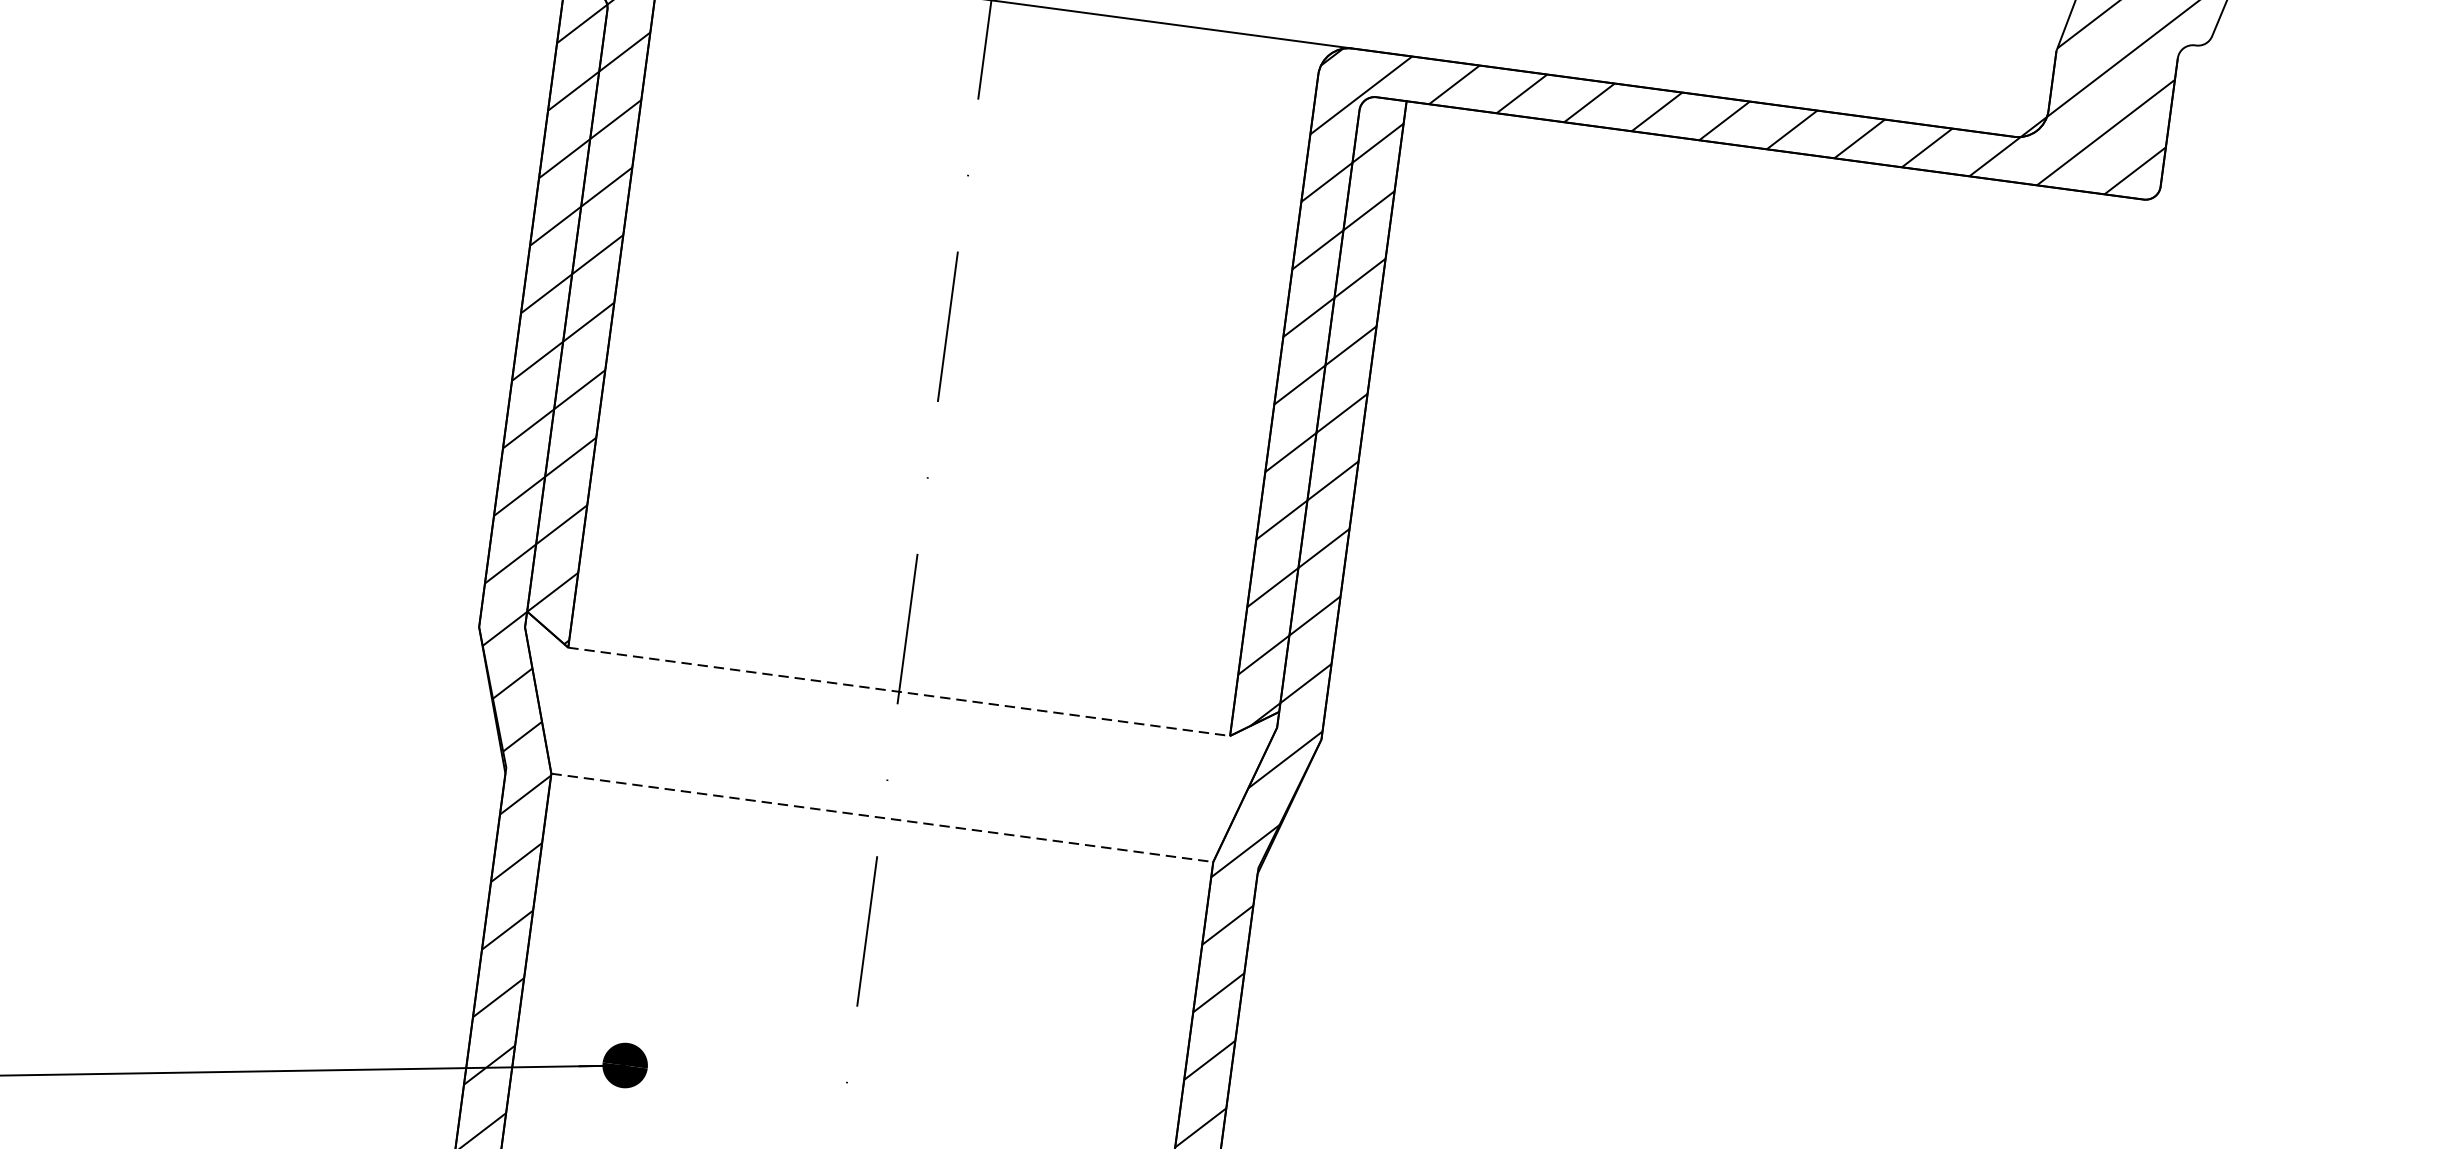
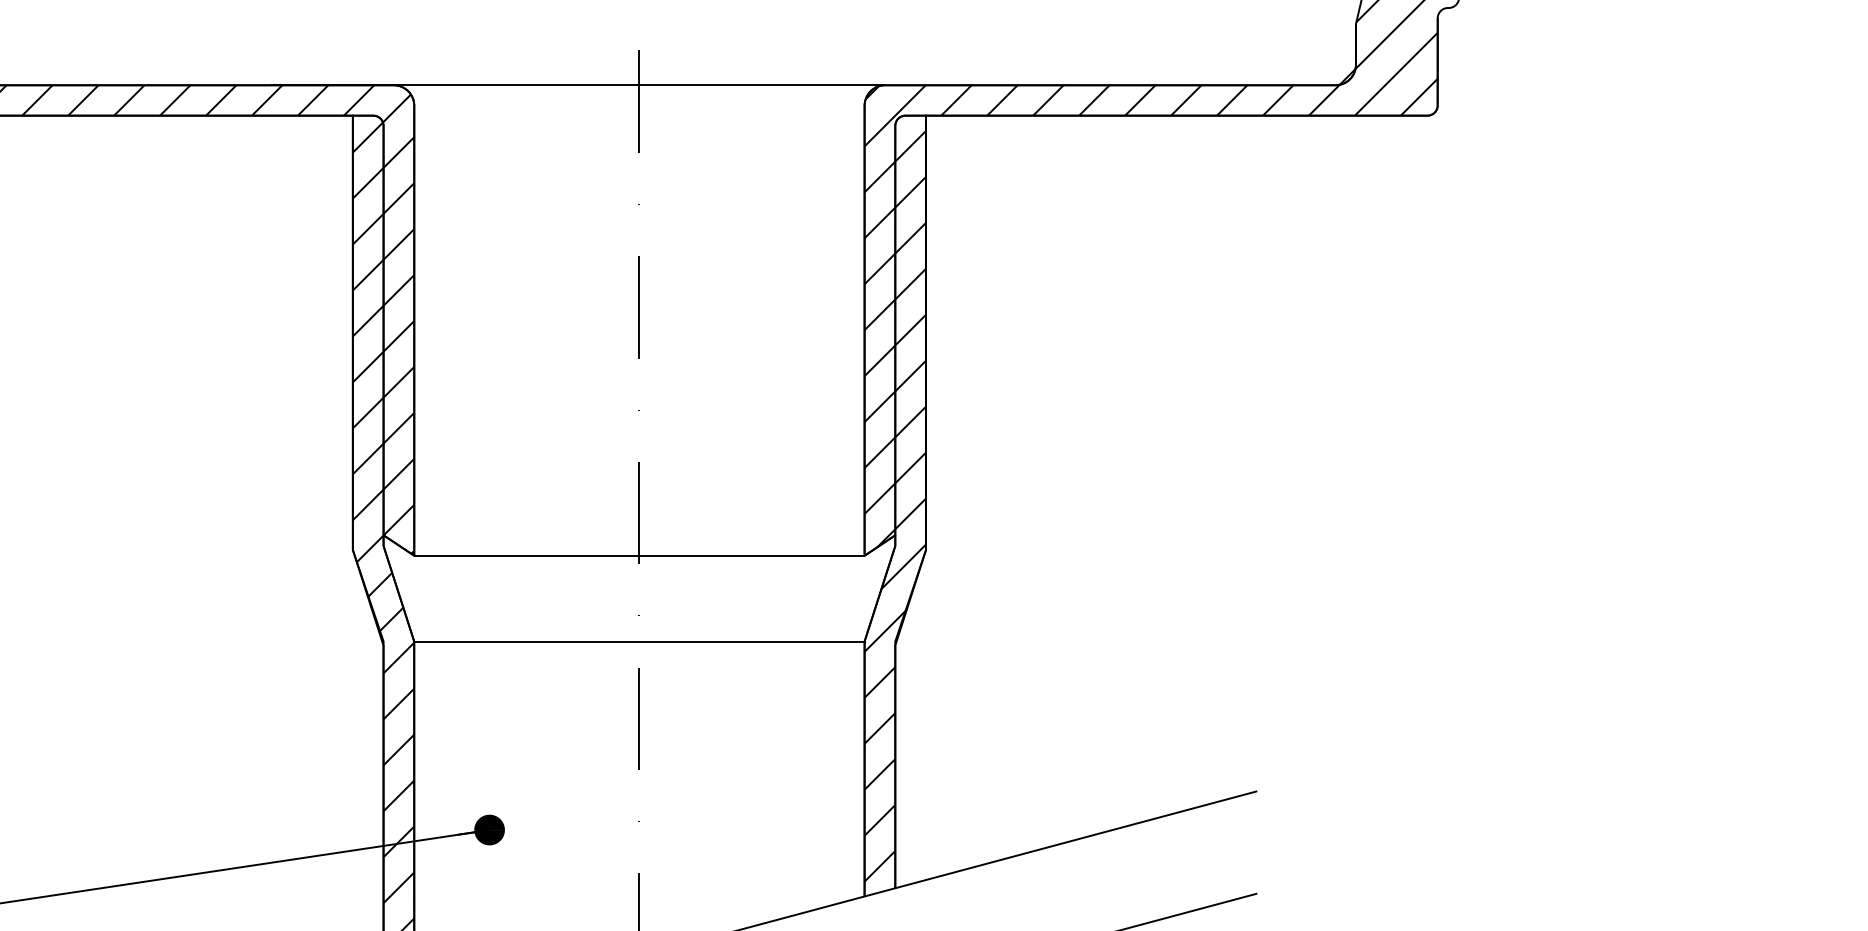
line: (899, 691) -> (639, 555), dashed -> solid
line: (882, 817) -> (639, 641), dashed -> solid

